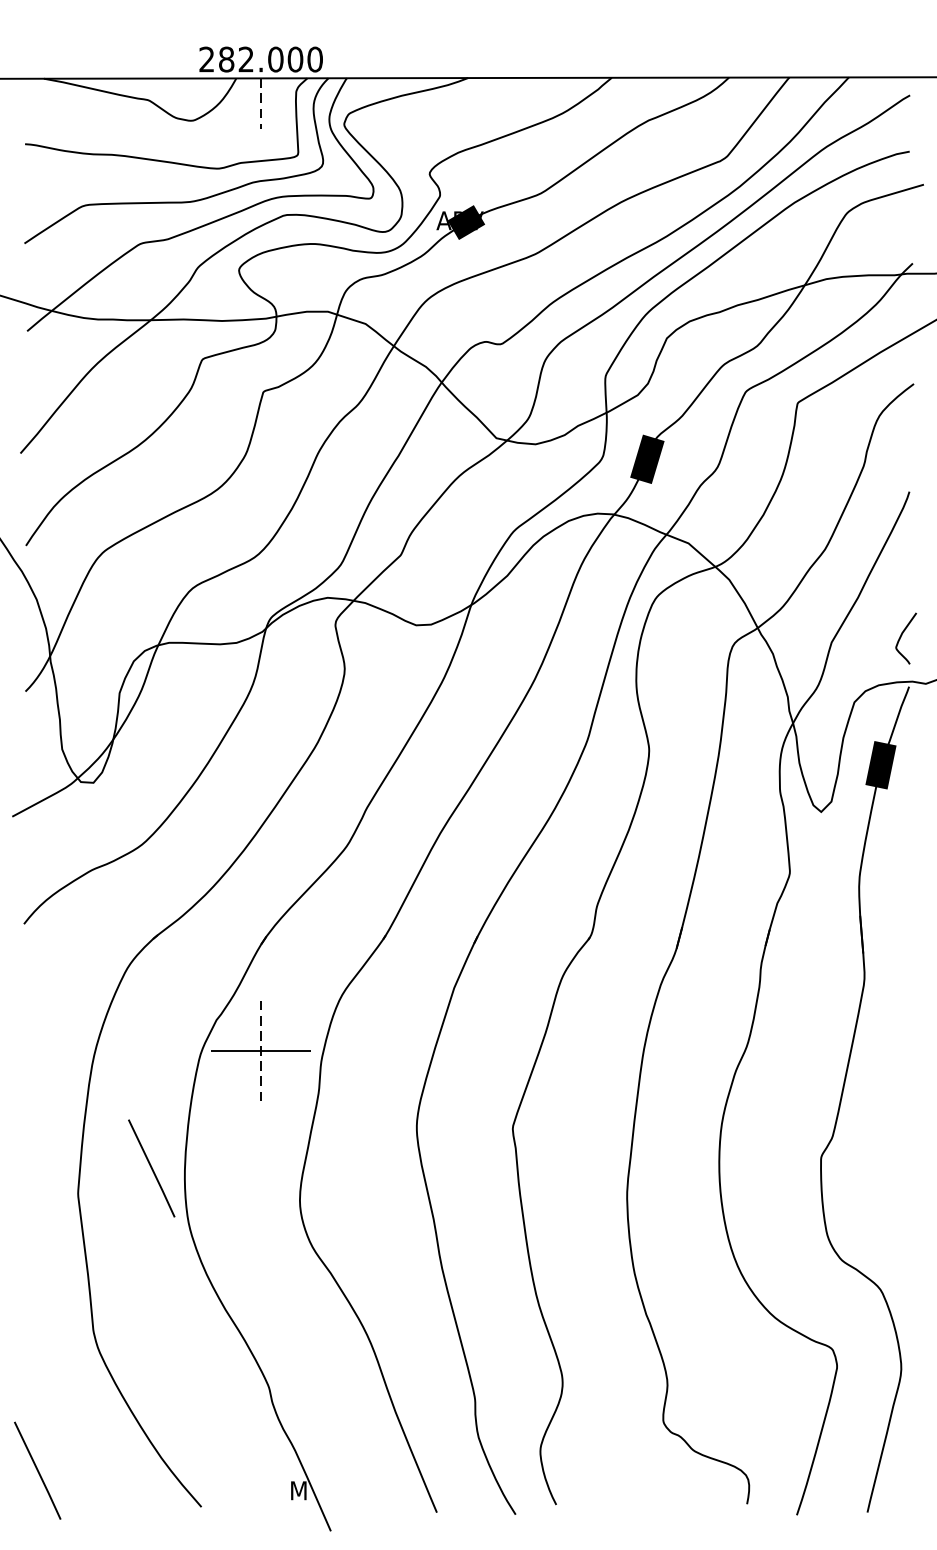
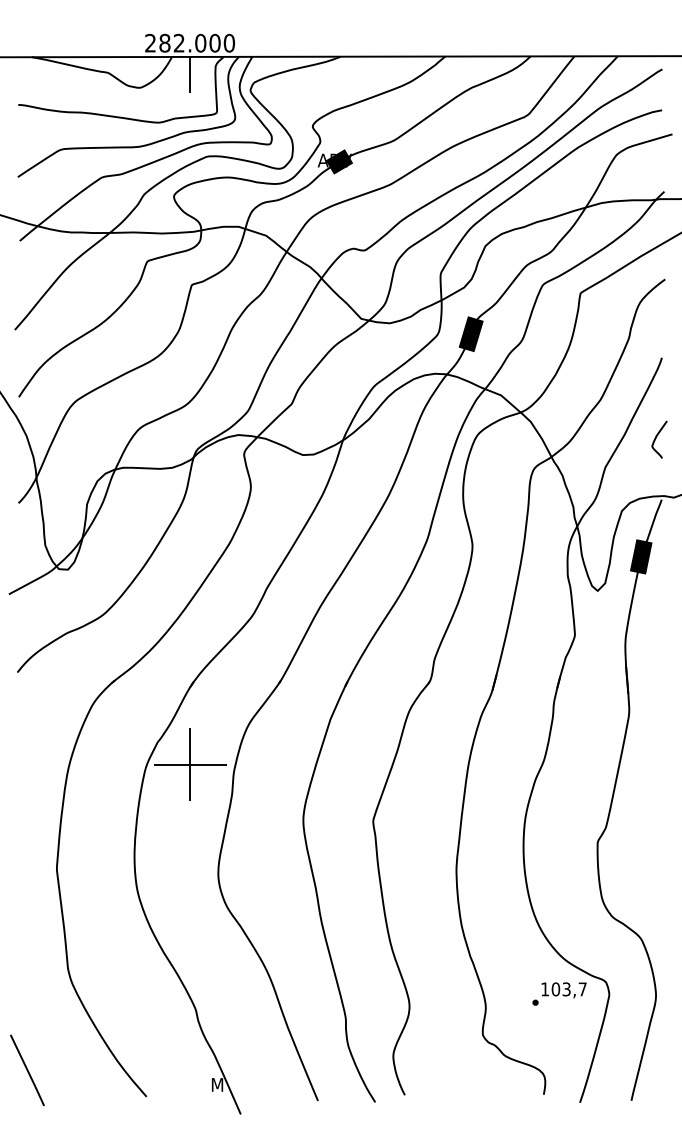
line: (261, 103) -> (190, 75), dashed -> solid
curve: (901, 636) -> (656, 438), moved
line: (261, 1051) -> (190, 765), dashed -> solid
line: (151, 1168) -> (110, 850), removed
part: (768, 1365) -> (559, 993), added

